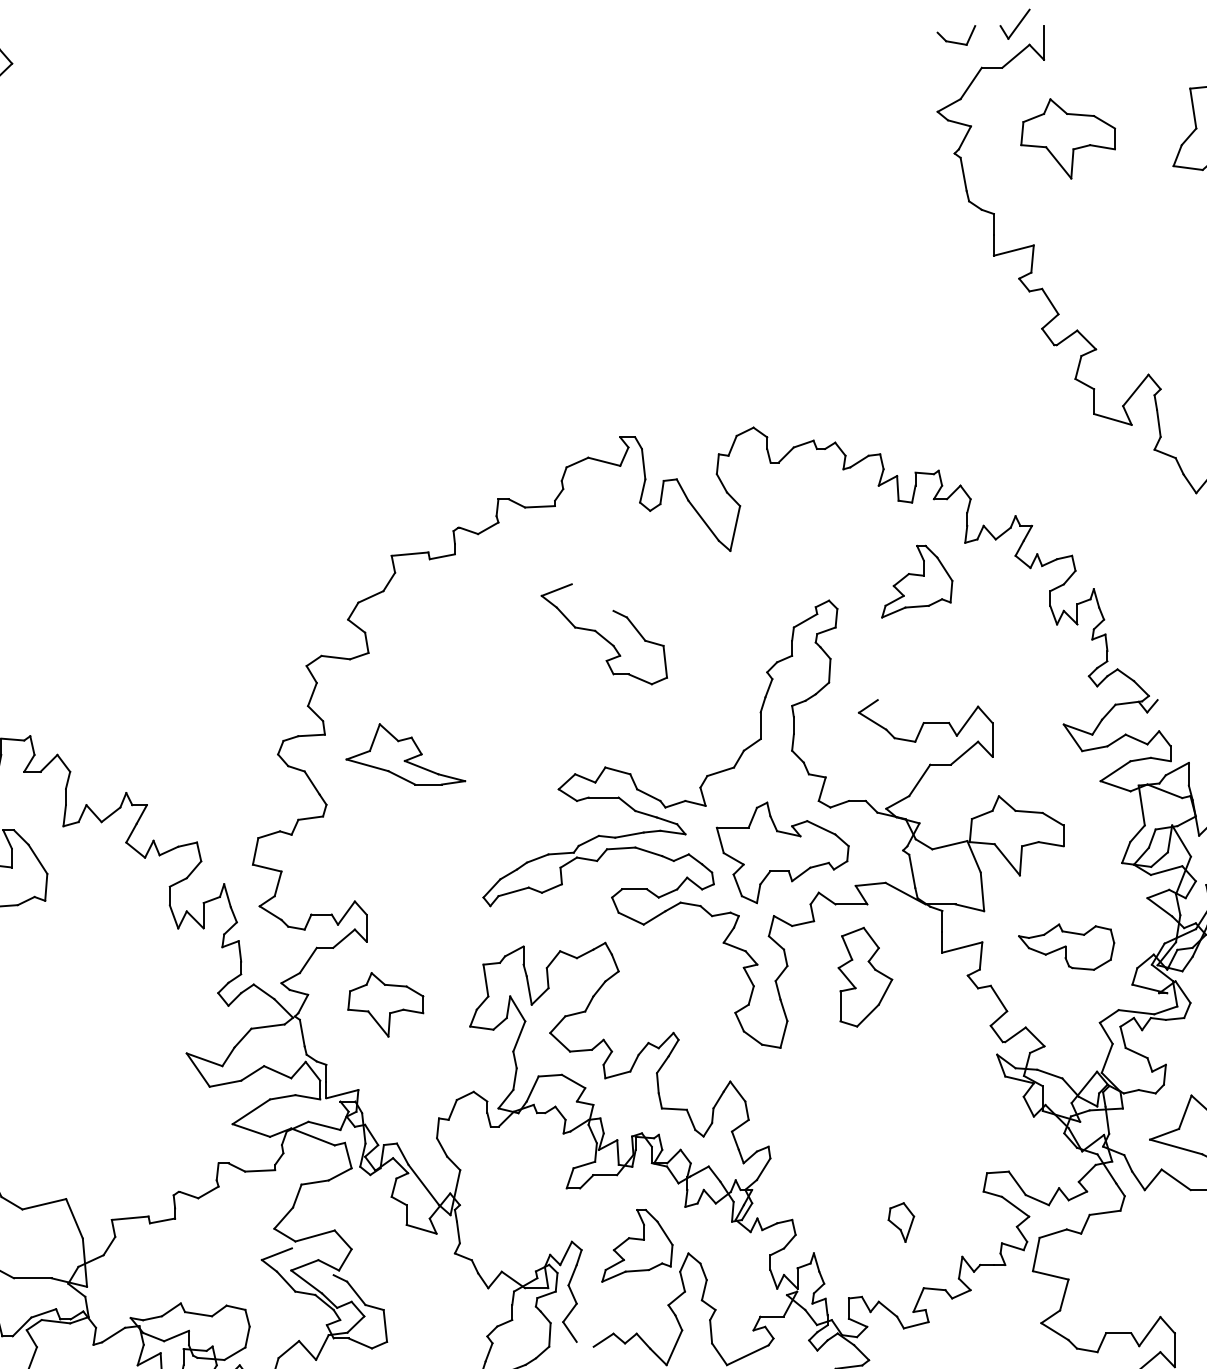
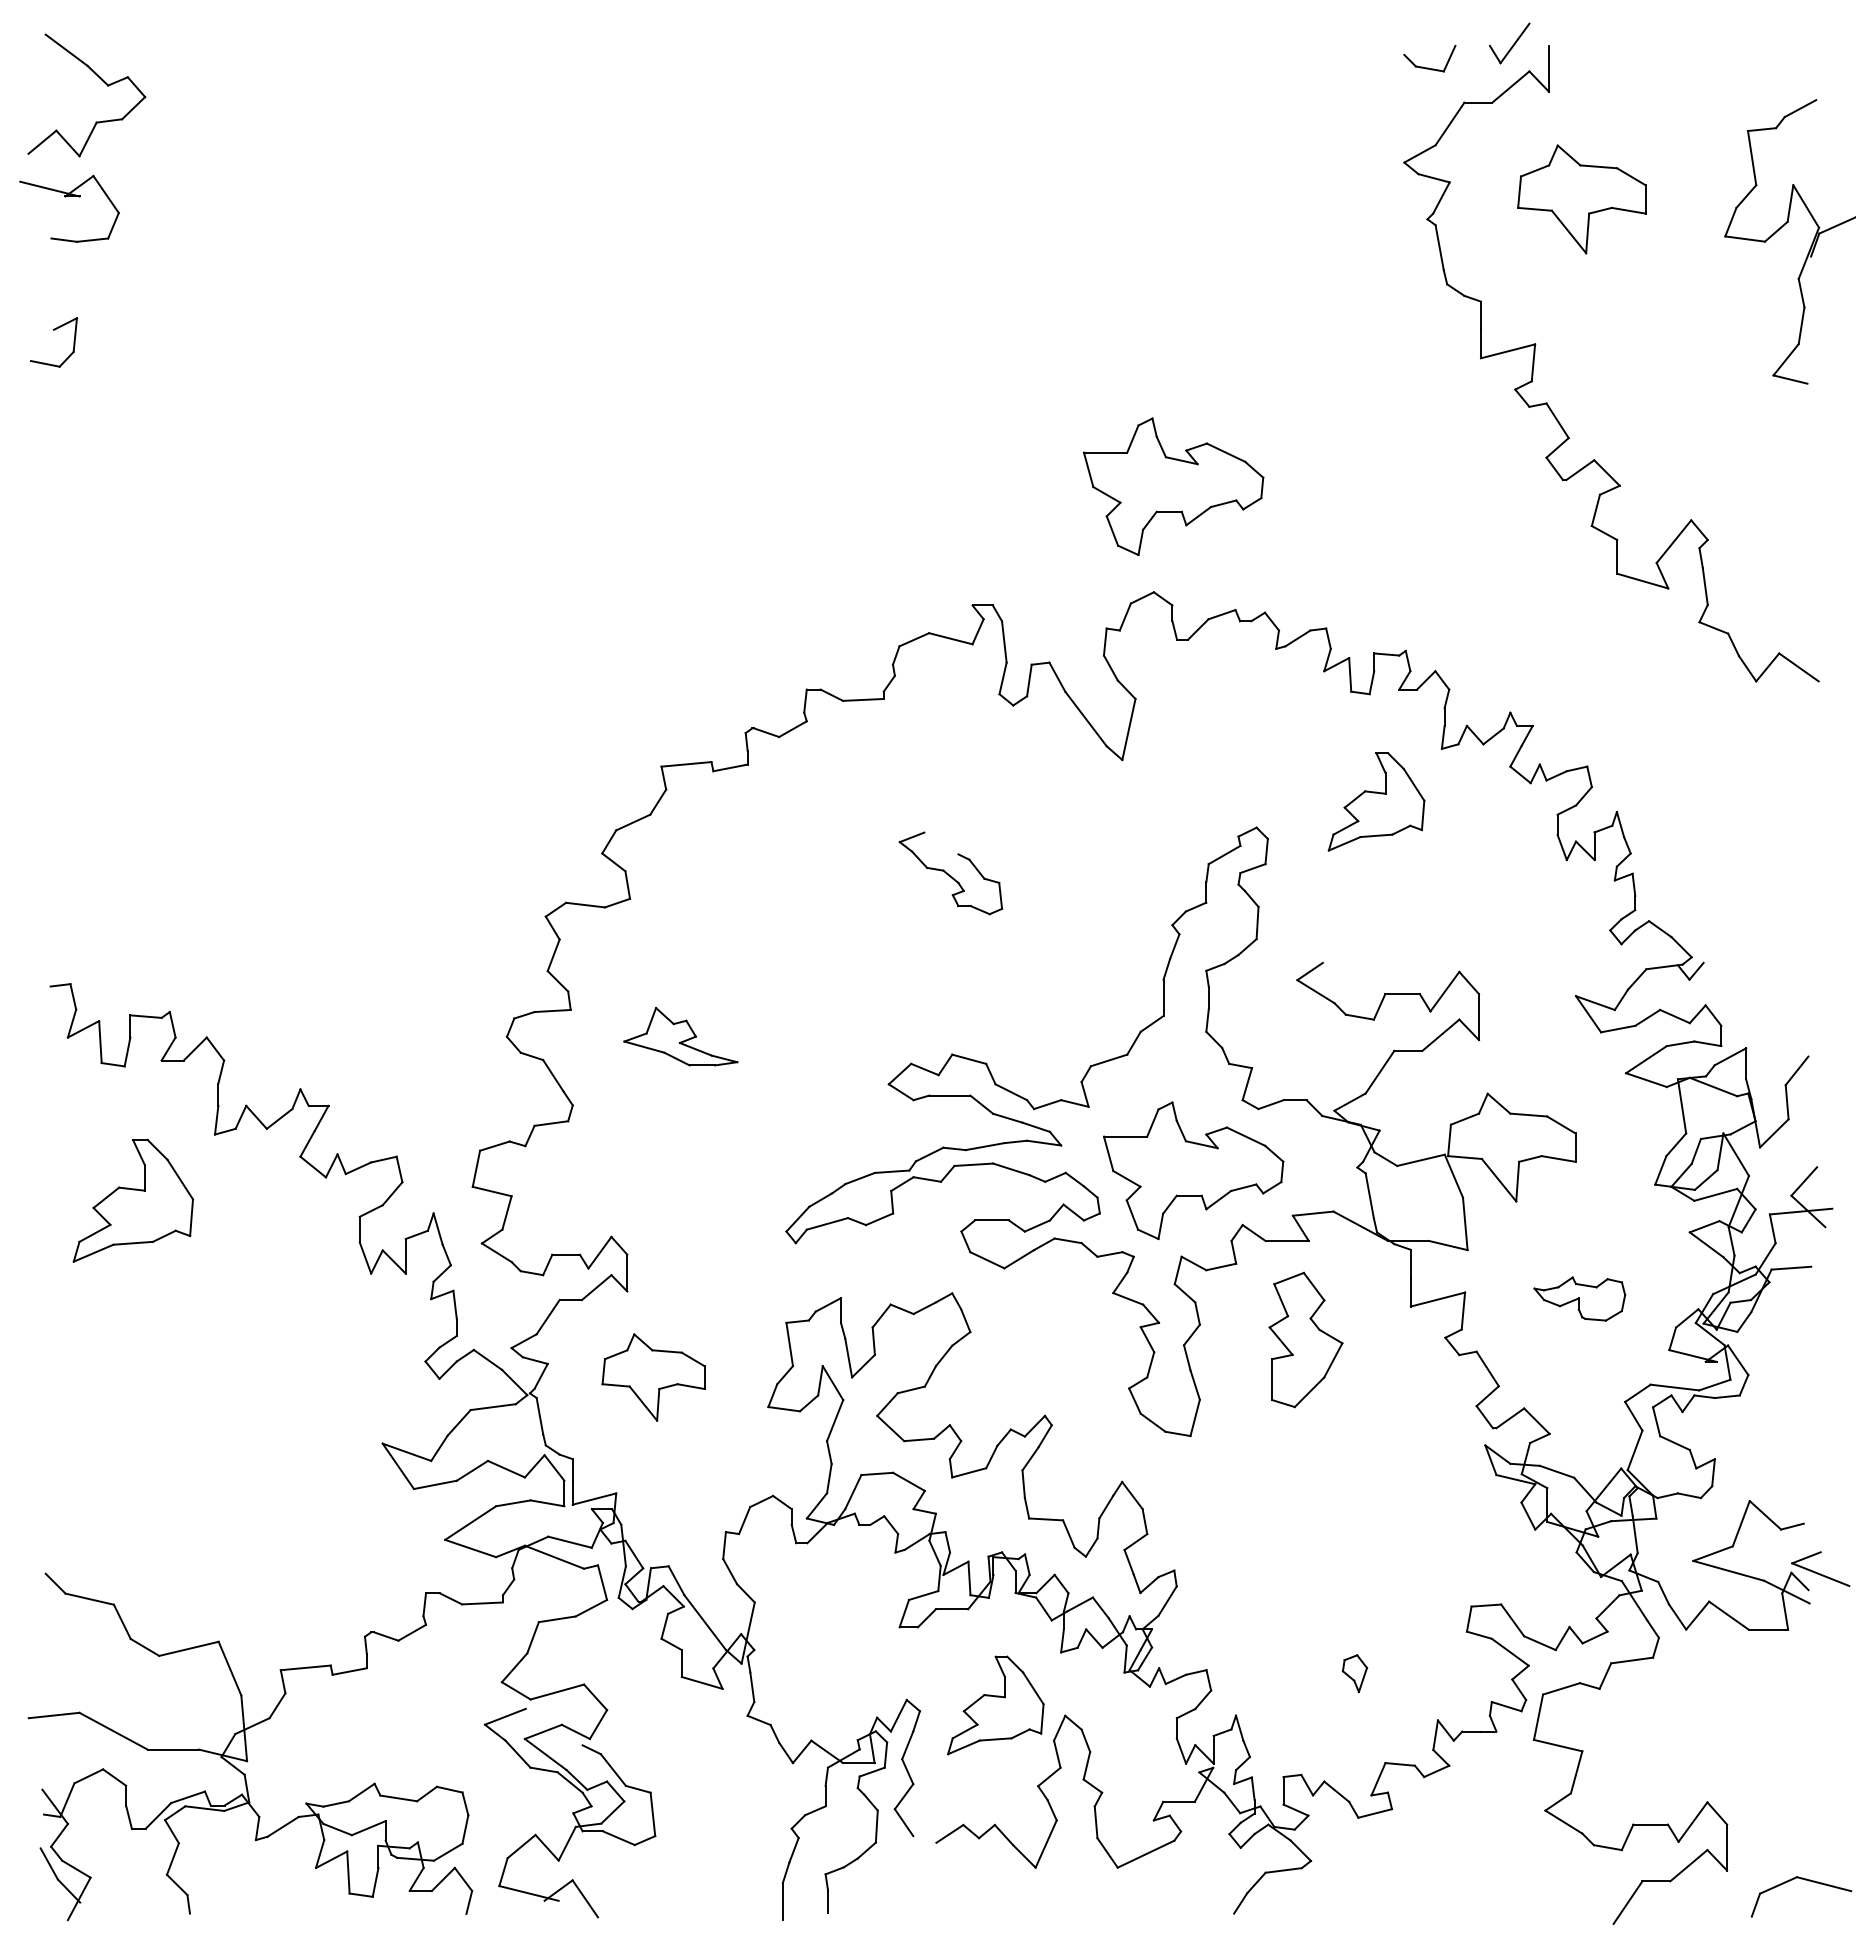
part: (767, 349) -> (1173, 486), added
part: (604, 634) -> (950, 873), size x0.6
part: (405, 754) -> (680, 1036), size x0.7
part: (1066, 946) -> (1579, 1298), size x0.7
part: (901, 1222) -> (1354, 1673), size x0.7

